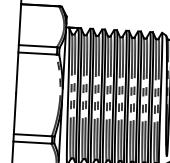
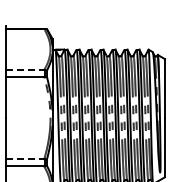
line: (38, 45) -> (25, 69), solid -> dashed
line: (33, 135) -> (25, 159), solid -> dashed

